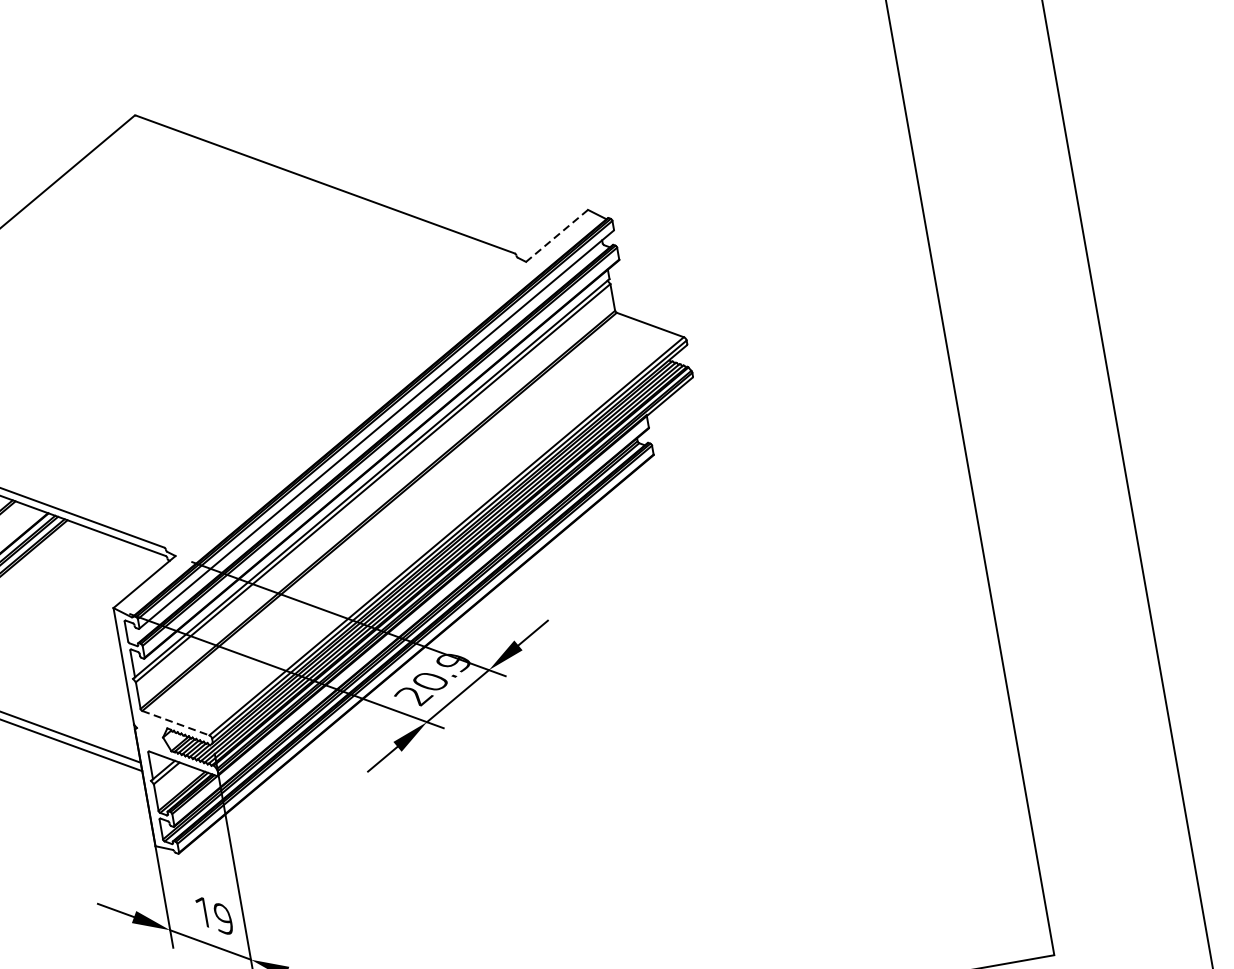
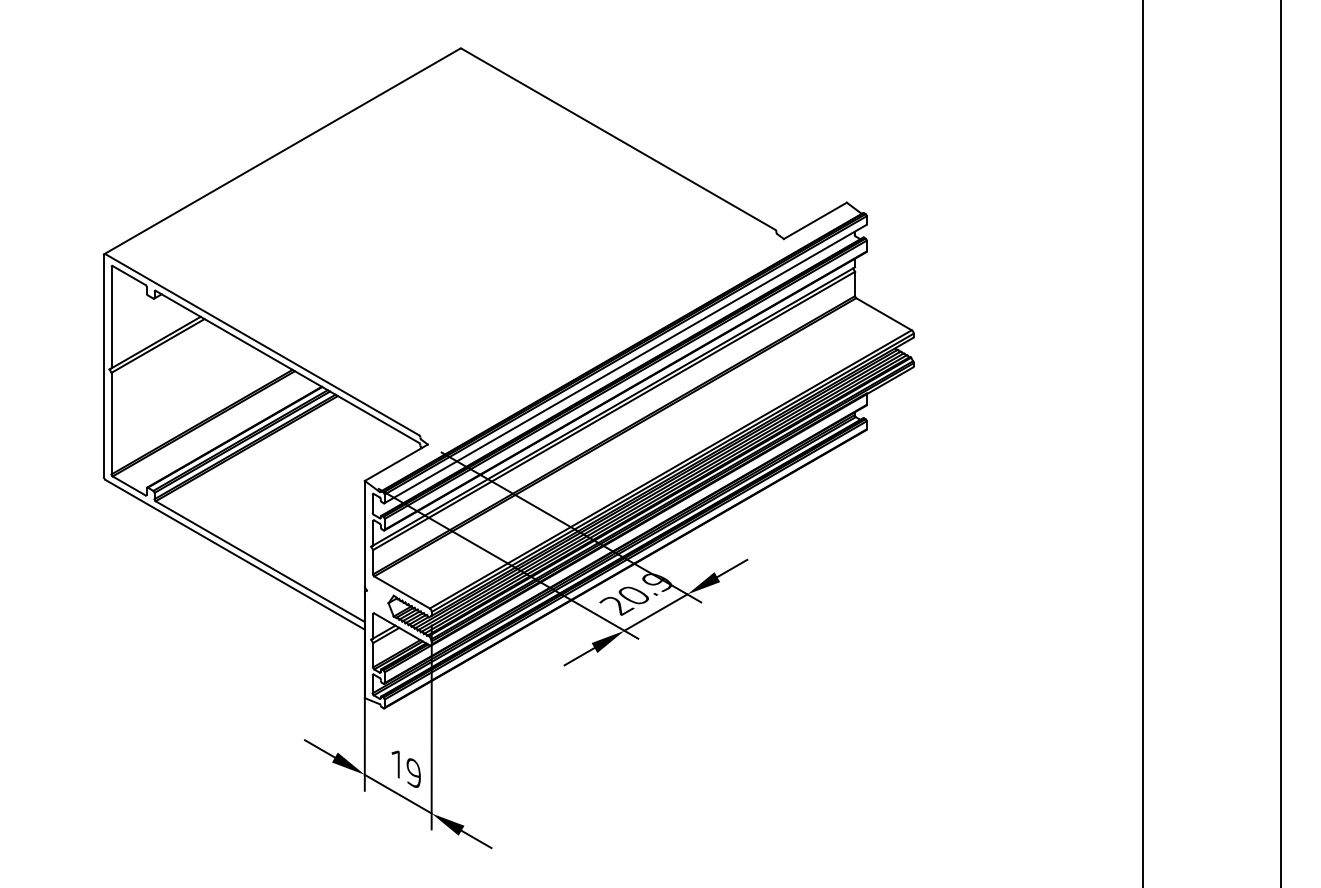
line: (556, 236) -> (814, 221), dashed -> solid
line: (176, 723) -> (402, 592), dashed -> solid

